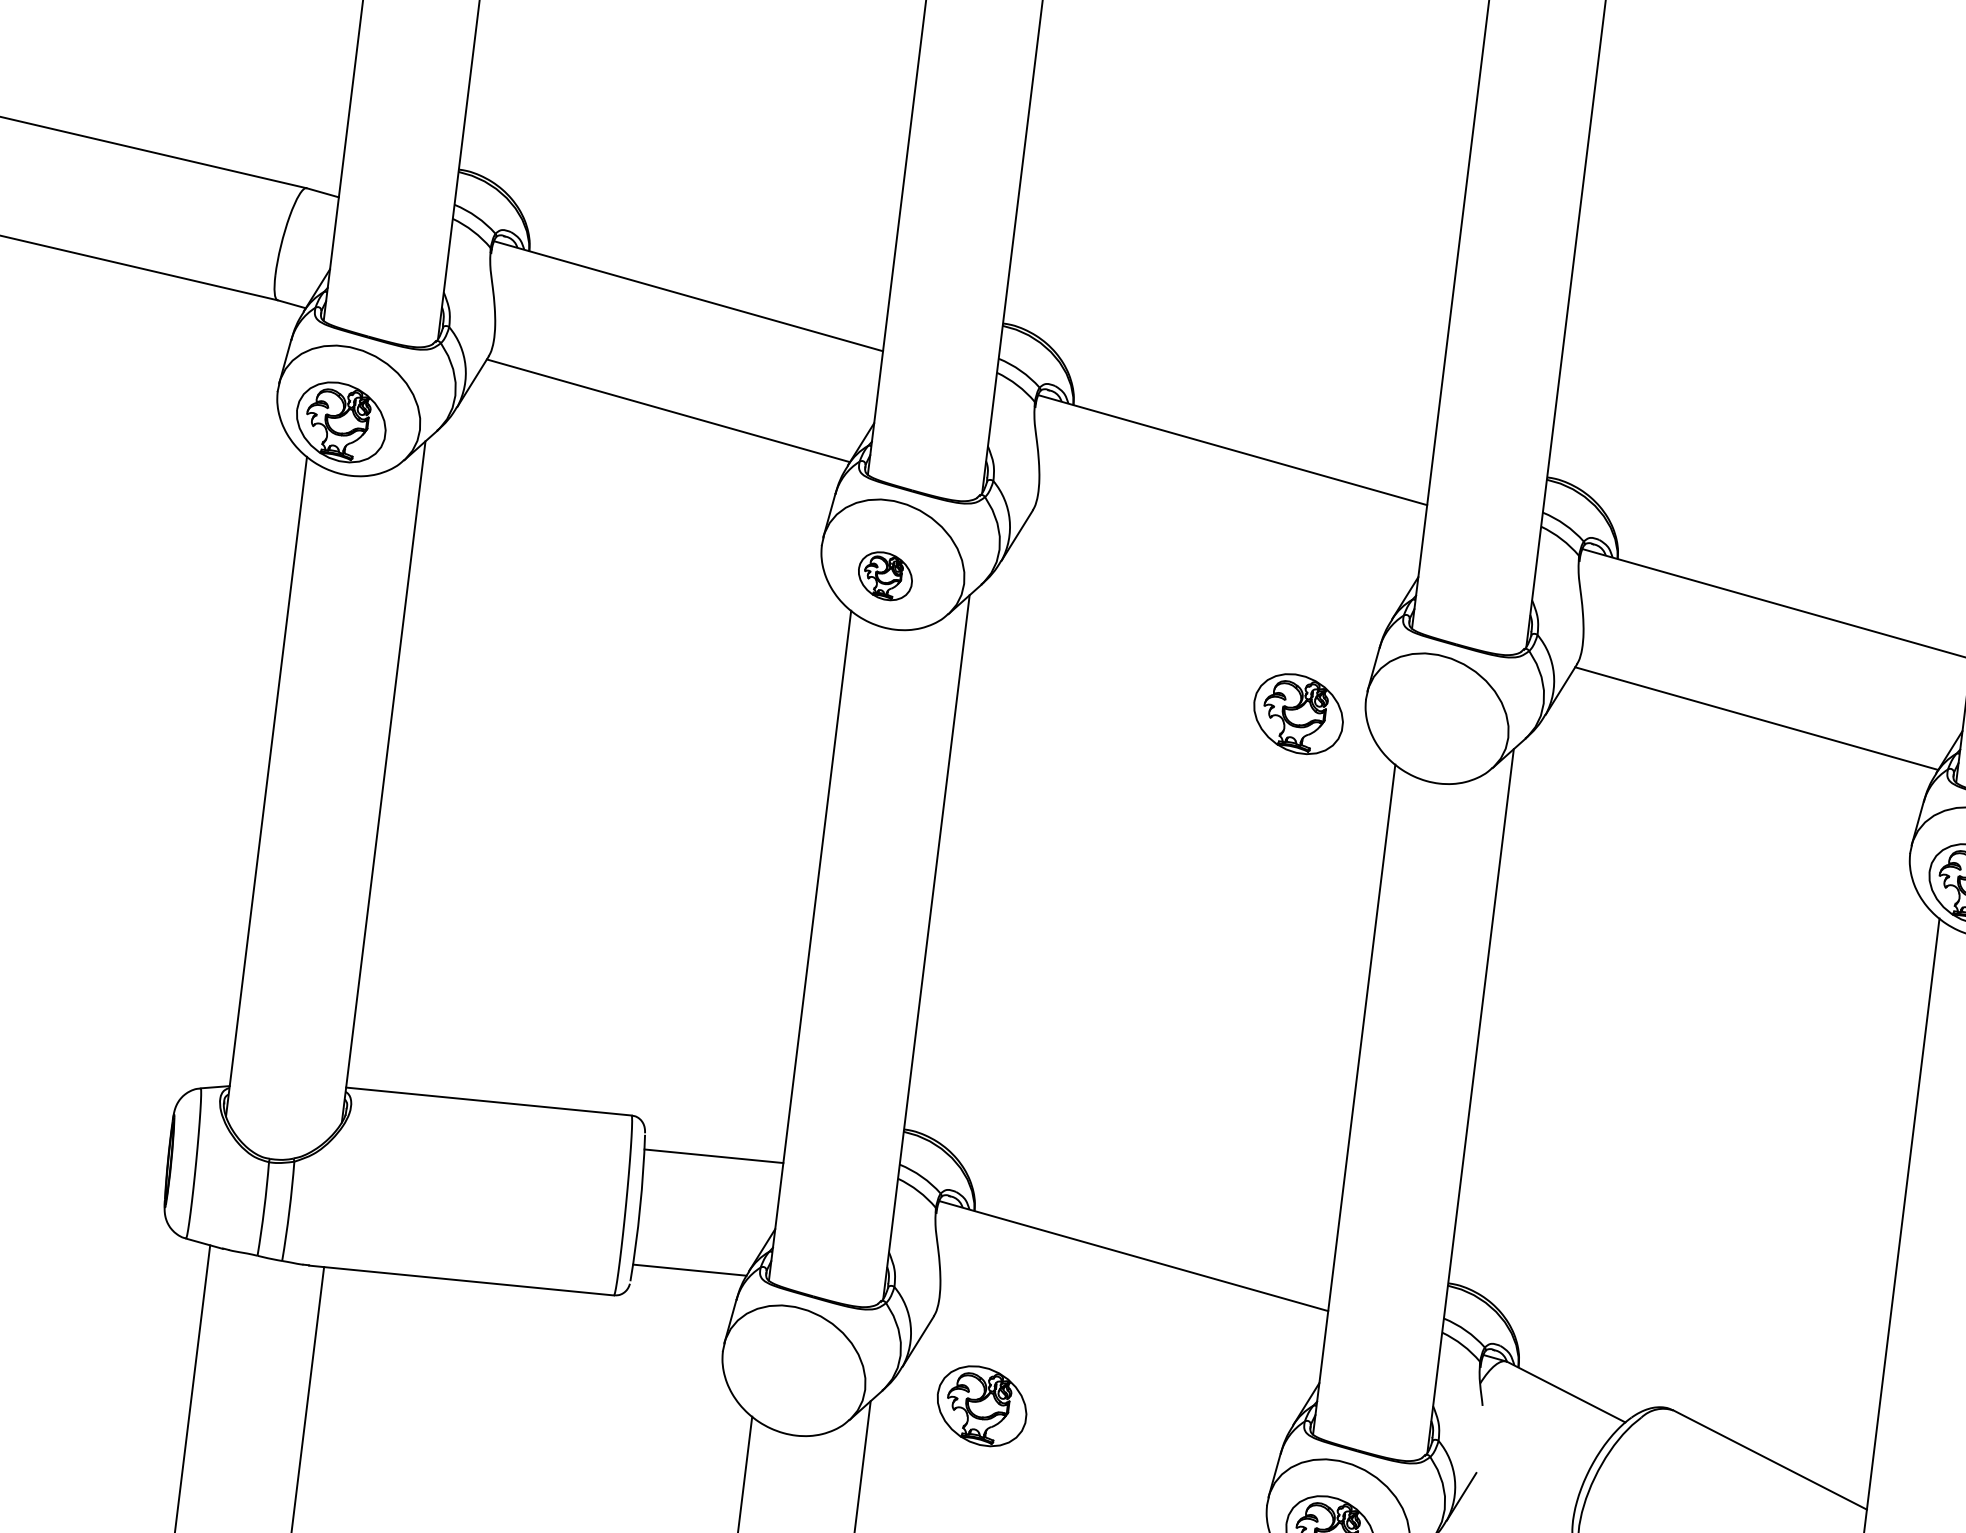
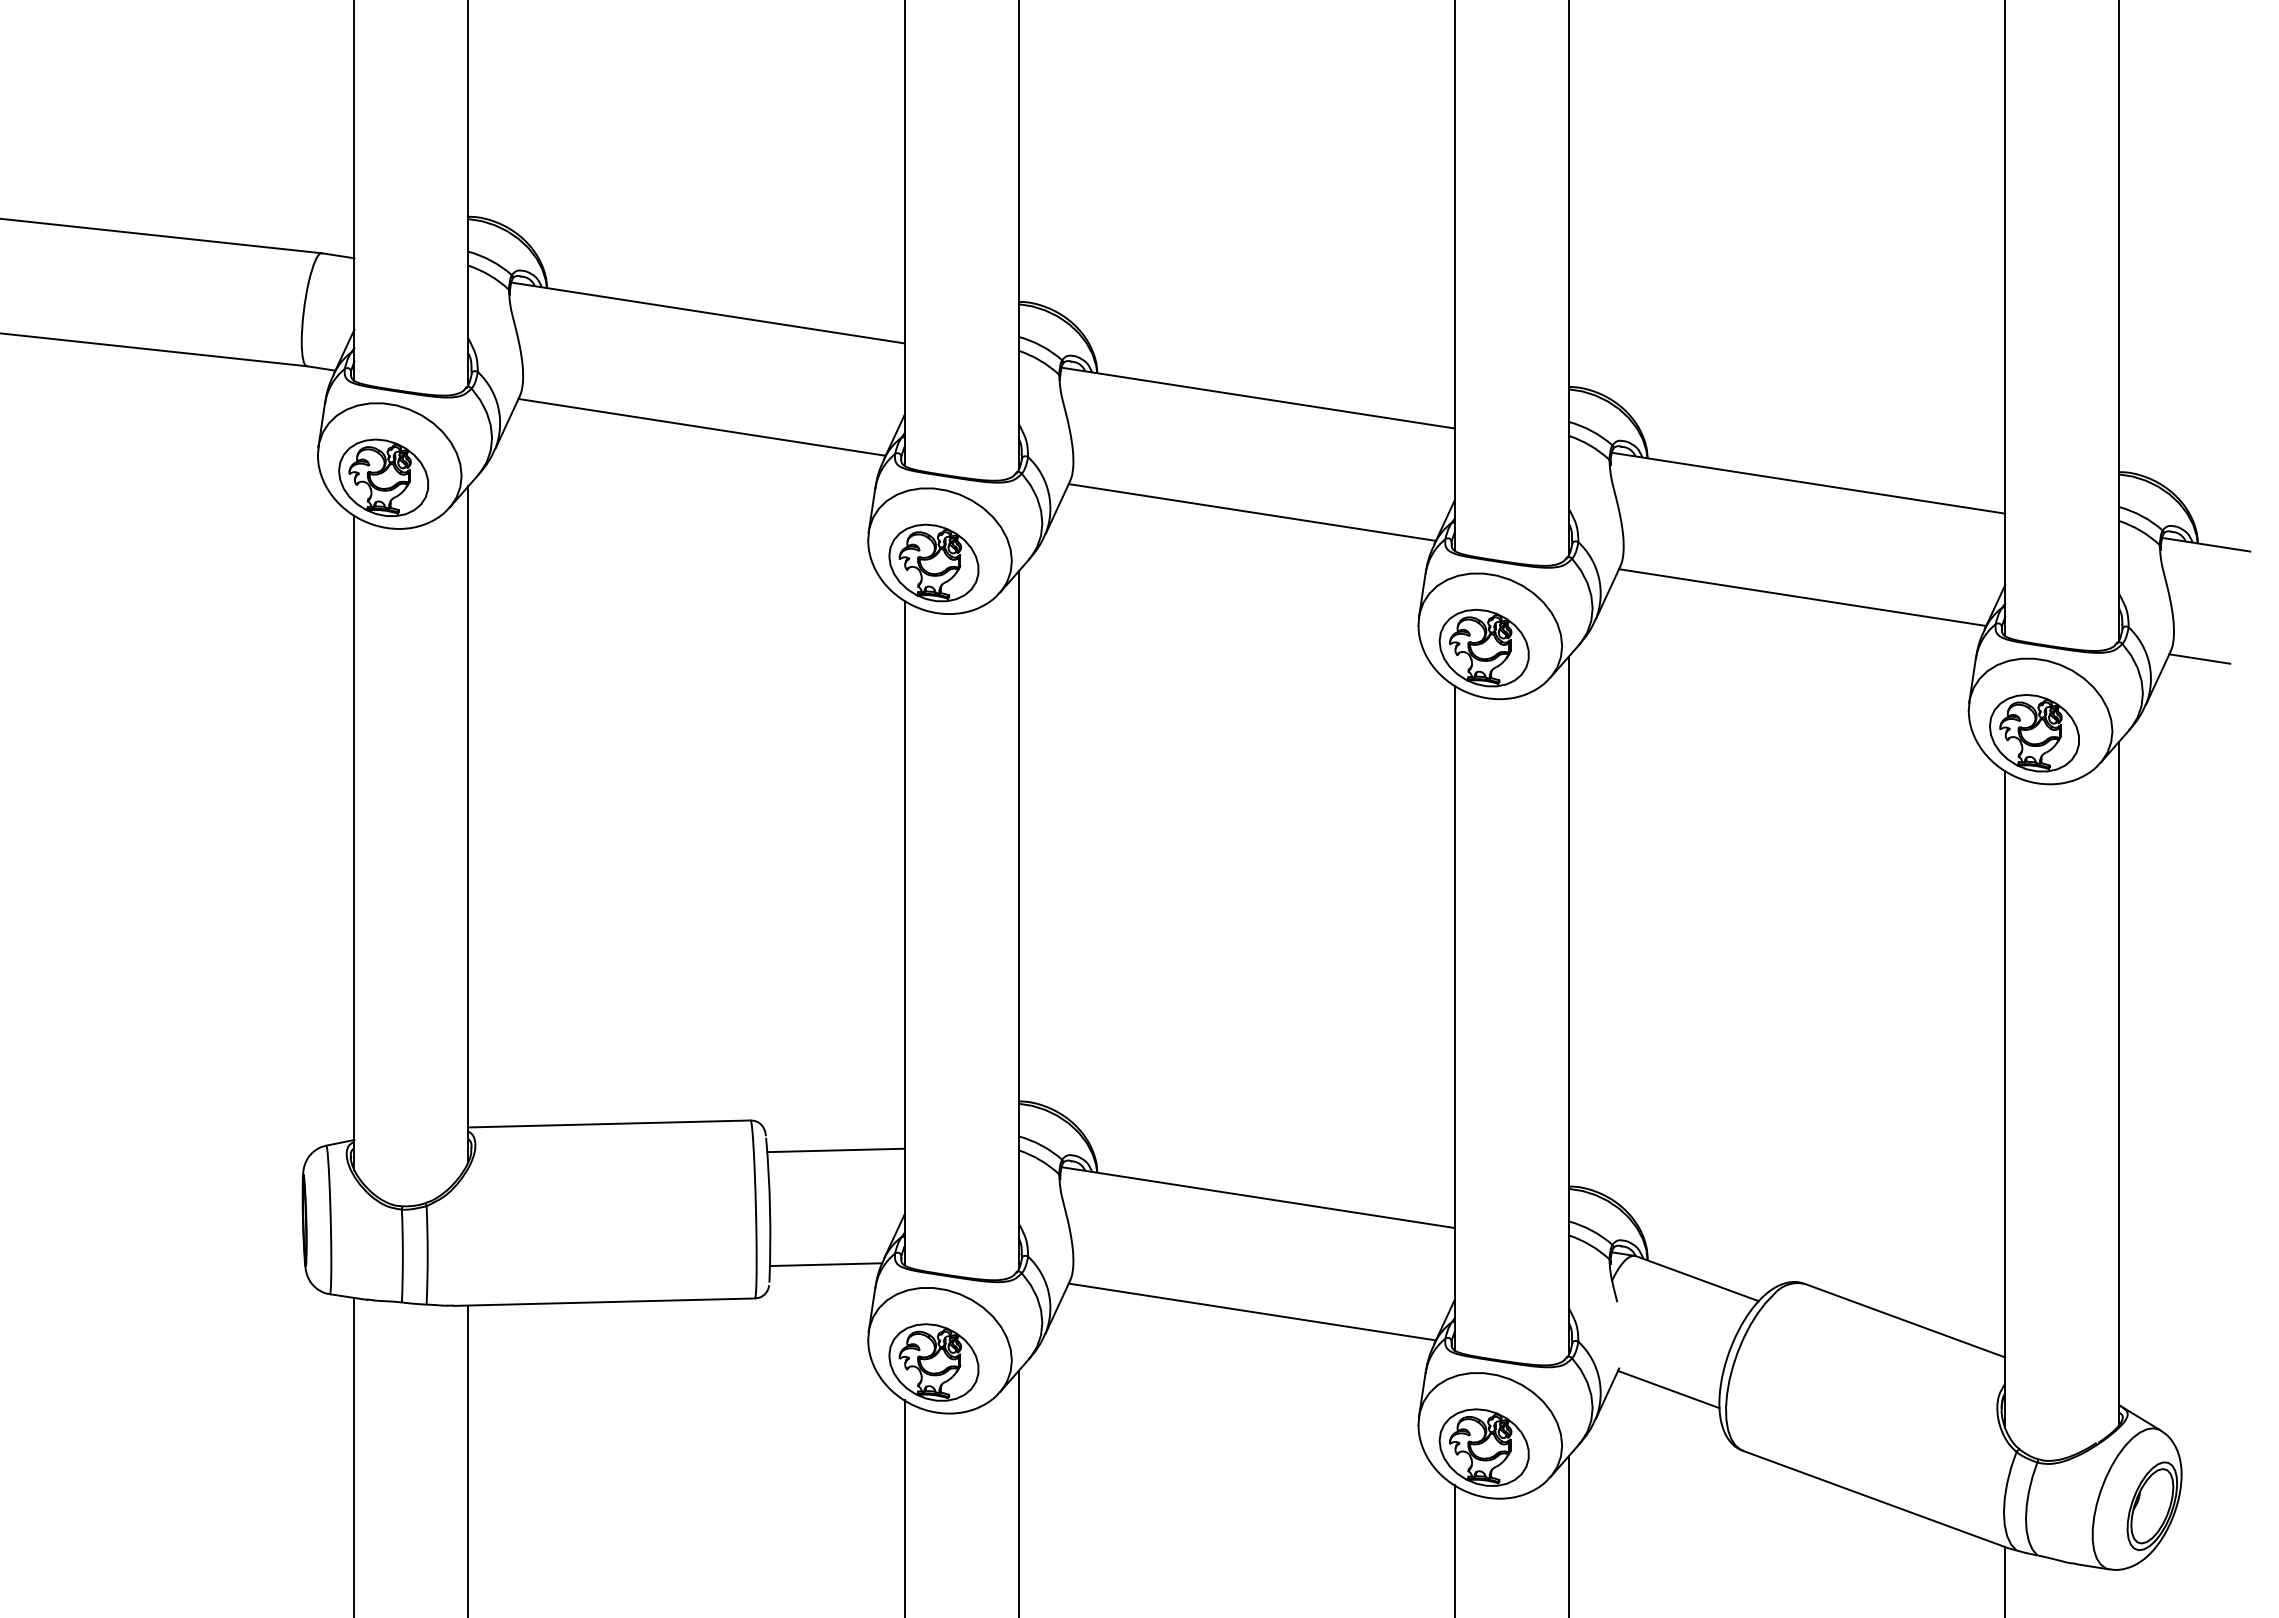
line: (1211, 564) -> (1251, 512), added
part: (884, 575) -> (933, 562), size x1.67
part: (1297, 713) -> (1483, 647), moved
line: (1112, 1370) -> (1251, 1311), added
part: (981, 1406) -> (933, 1362), moved
line: (1523, 1500) -> (1668, 1389), added

